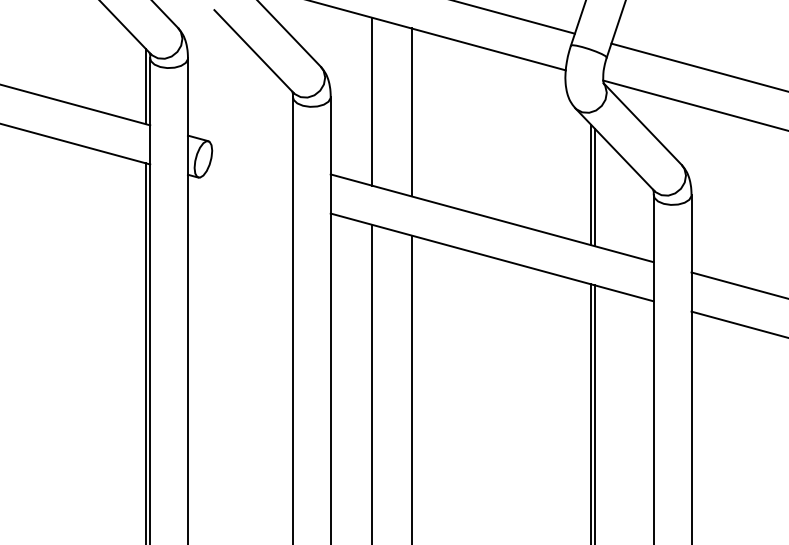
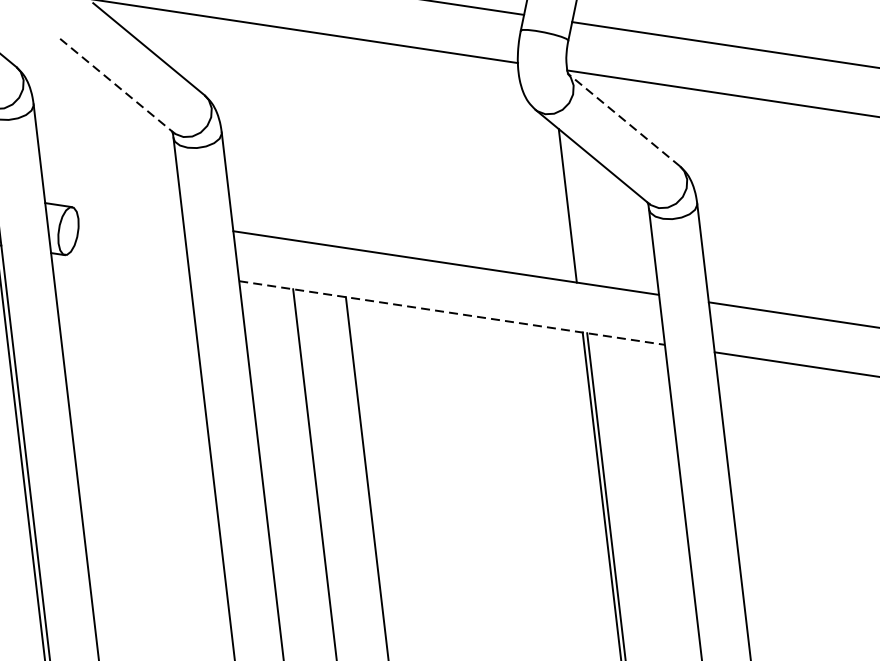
line: (254, 51) -> (117, 85), solid -> dashed
line: (371, 101) -> (274, 131), removed
line: (411, 112) -> (327, 140), removed
line: (642, 123) -> (623, 119), solid -> dashed
line: (594, 187) -> (572, 208), removed
line: (492, 257) -> (452, 313), solid -> dashed

